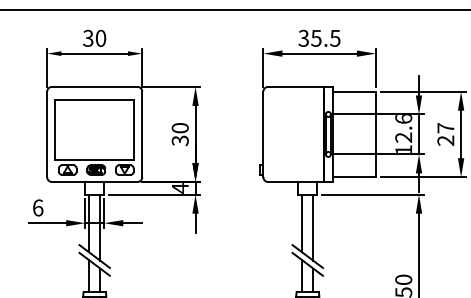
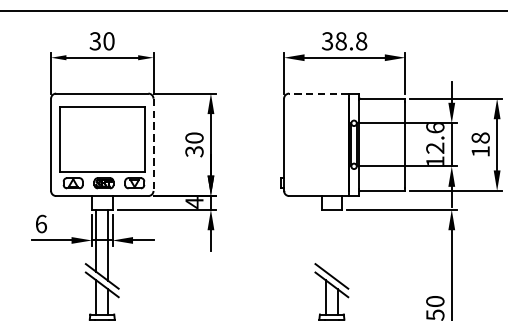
text: (325, 37) -> (350, 40), 35.5 -> 38.8
line: (295, 86) -> (318, 93), solid -> dashed
line: (142, 134) -> (153, 144), solid -> dashed
text: (445, 134) -> (480, 144), 27 -> 18
line: (302, 223) -> (326, 240), removed
line: (313, 227) -> (338, 245), removed

